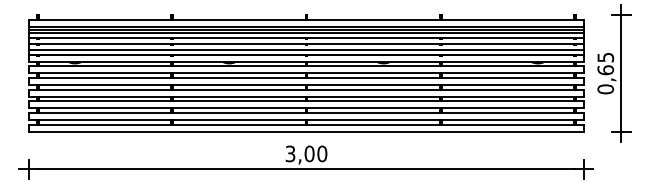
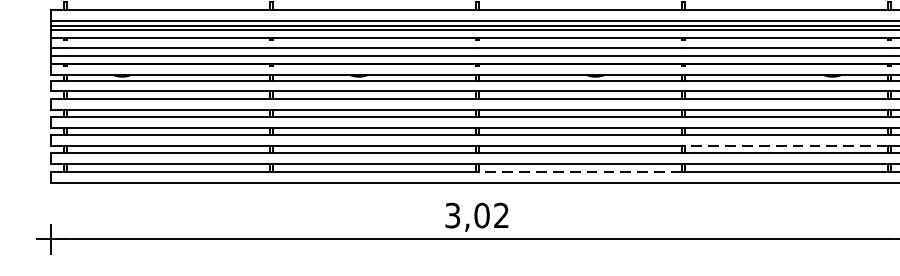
line: (507, 108) -> (785, 145), solid -> dashed
line: (373, 125) -> (580, 171), solid -> dashed
text: (322, 153) -> (501, 214), 3,00 -> 3,02

